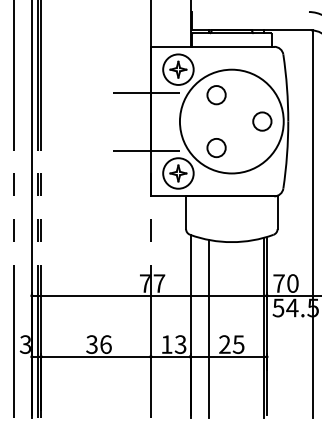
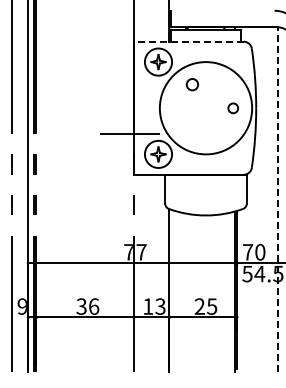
line: (212, 46) -> (188, 41), solid -> dashed
line: (145, 92) -> (129, 82), removed
circle: (216, 94) -> (192, 84), size x0.7
circle: (262, 121) -> (233, 108), size x0.6
circle: (216, 147) -> (192, 131), removed
line: (312, 223) -> (277, 198), solid -> dashed
line: (208, 328) -> (185, 292), removed
text: (24, 344) -> (21, 306), 3 -> 9

